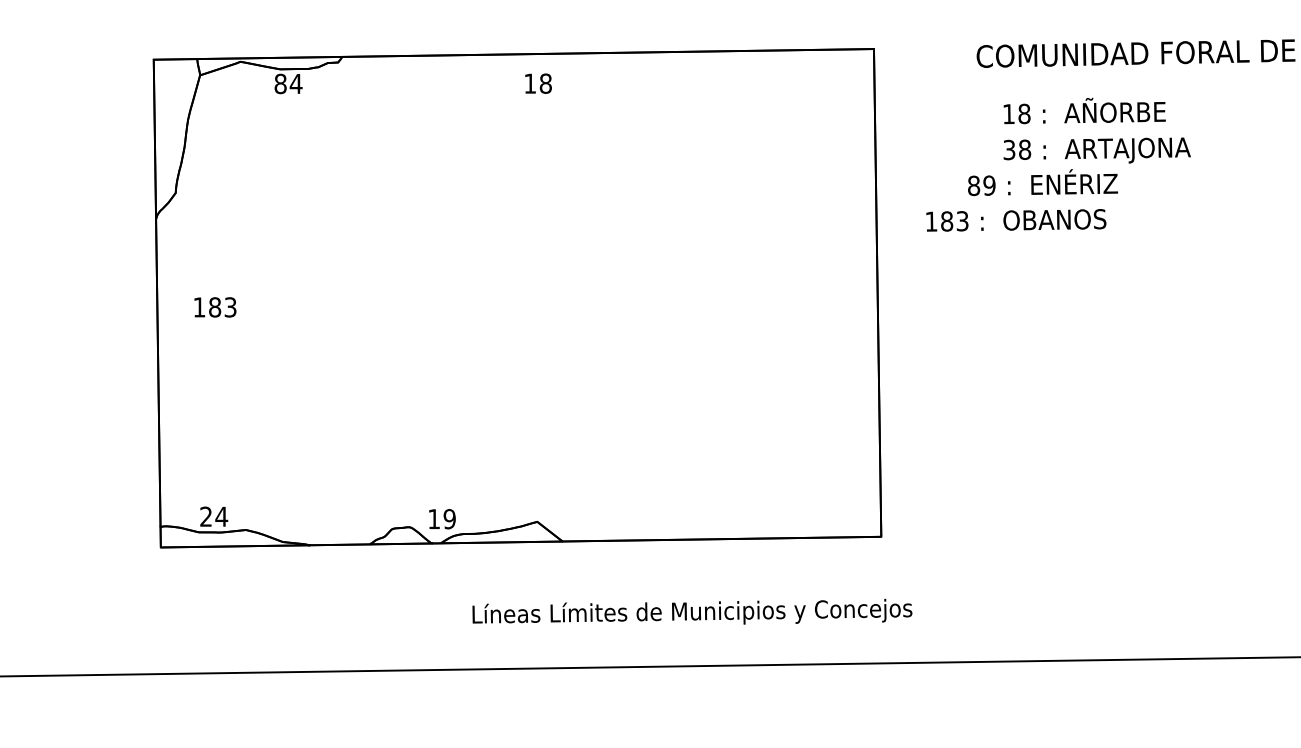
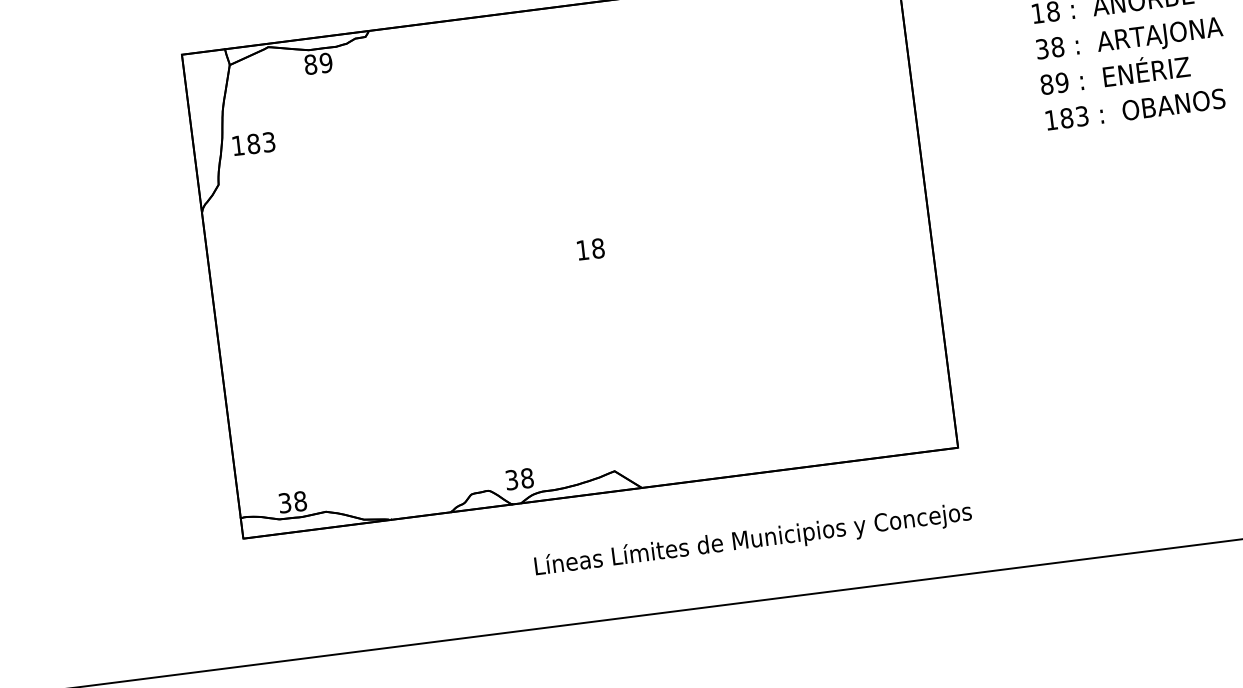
text: (295, 83) -> (325, 62), 84 -> 89
text: (538, 83) -> (590, 249), moved
text: (1042, 182) -> (1114, 73), moved
text: (1016, 220) -> (1135, 109), moved
text: (215, 307) -> (254, 144), moved
text: (214, 516) -> (293, 501), 24 -> 38
text: (441, 519) -> (519, 479), 19 -> 38
text: (692, 611) -> (753, 538), moved

